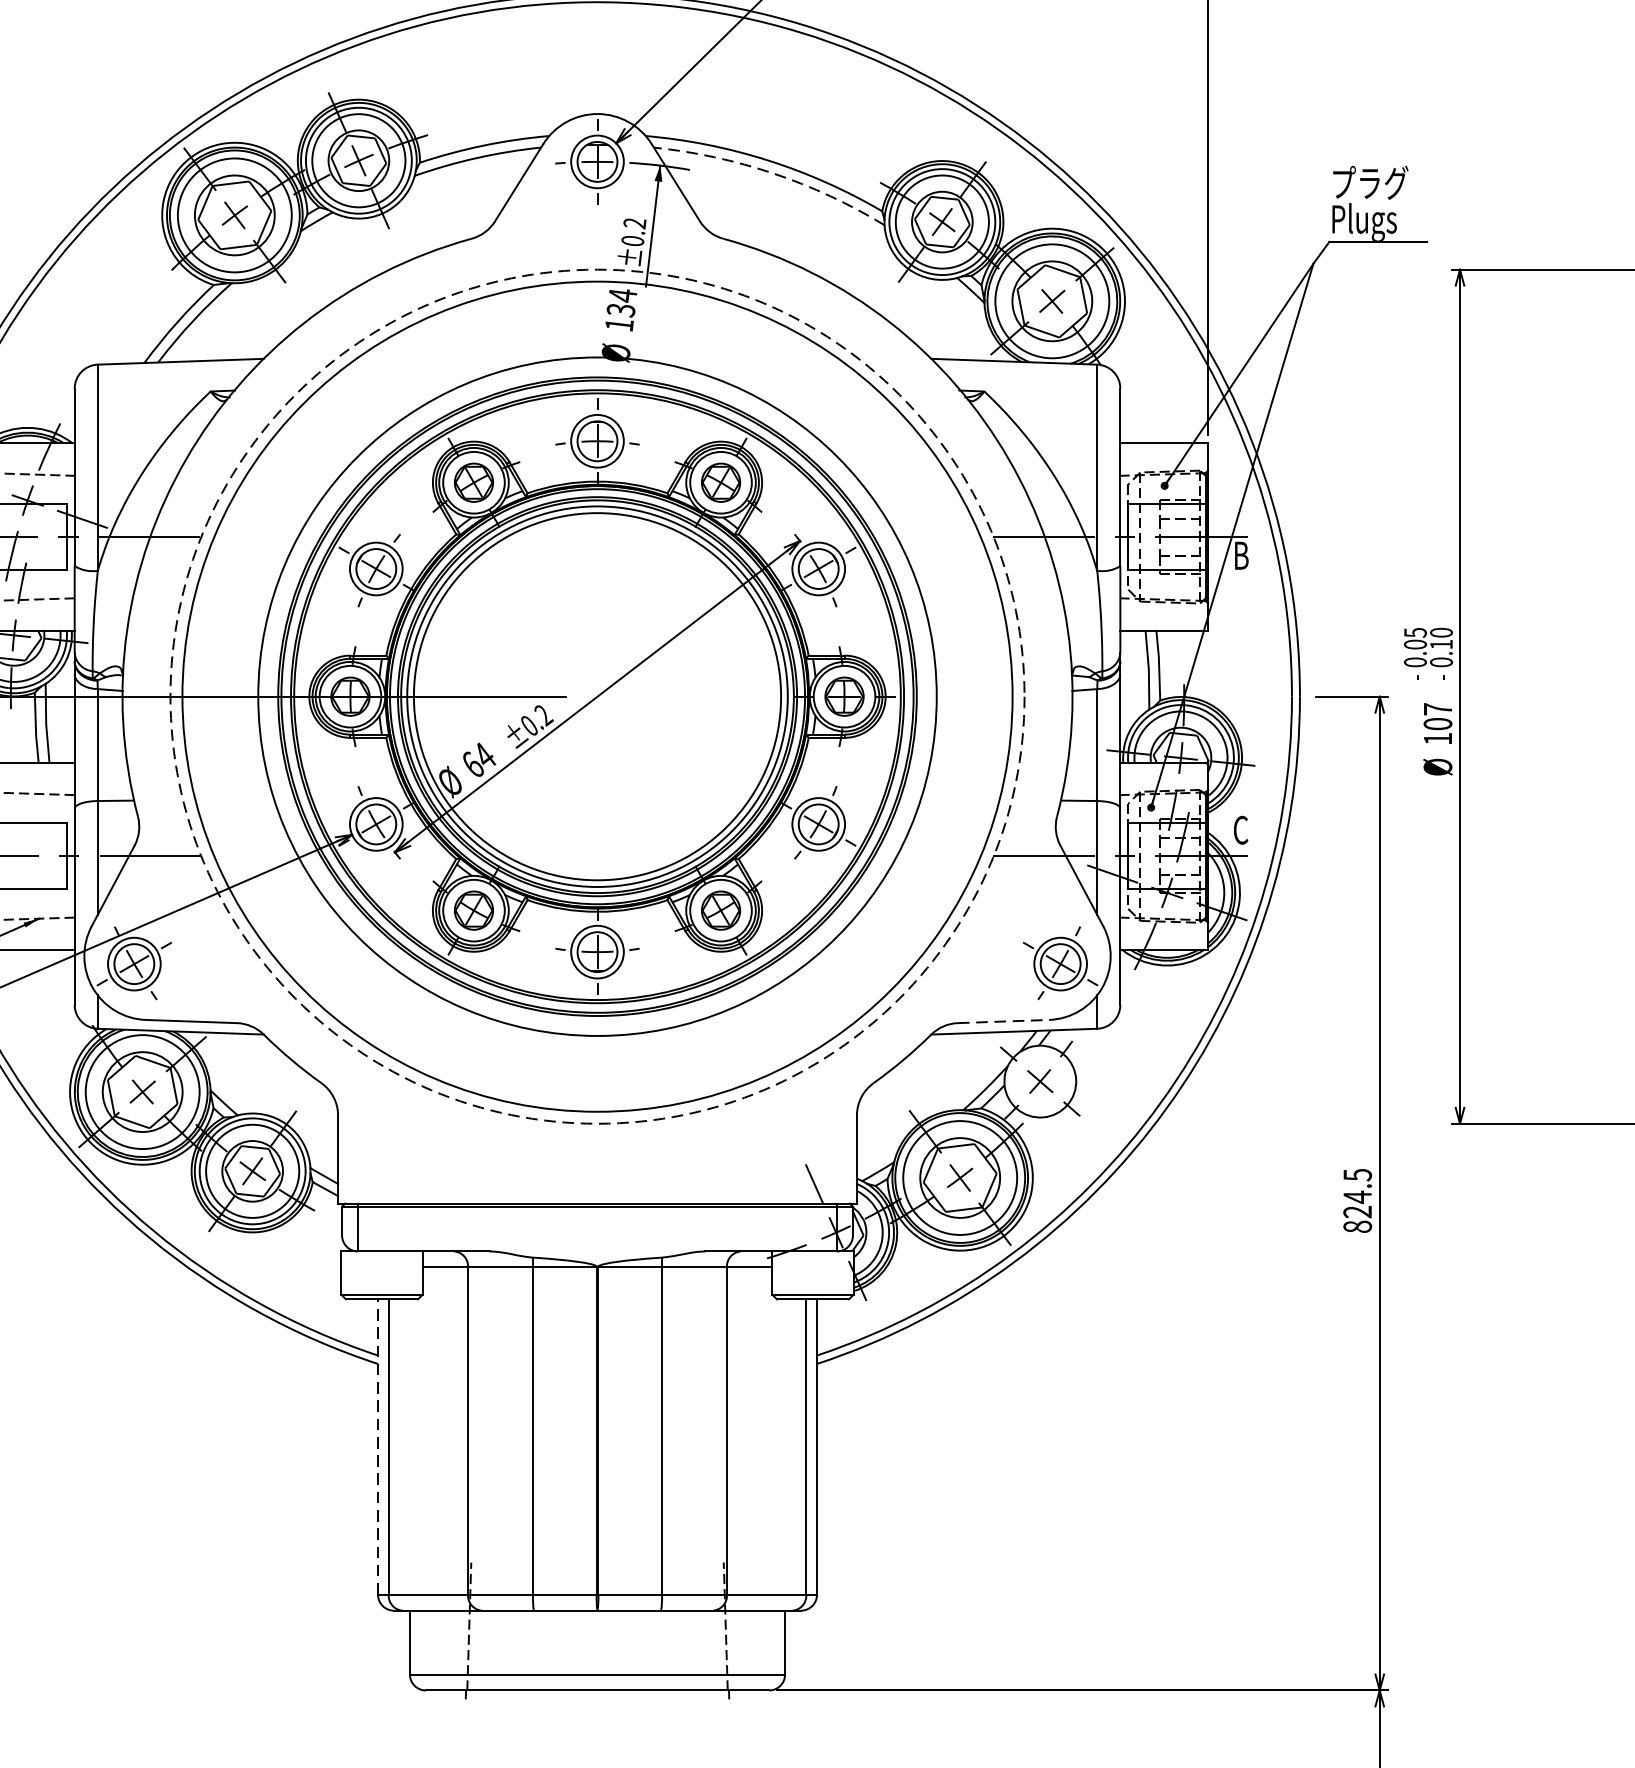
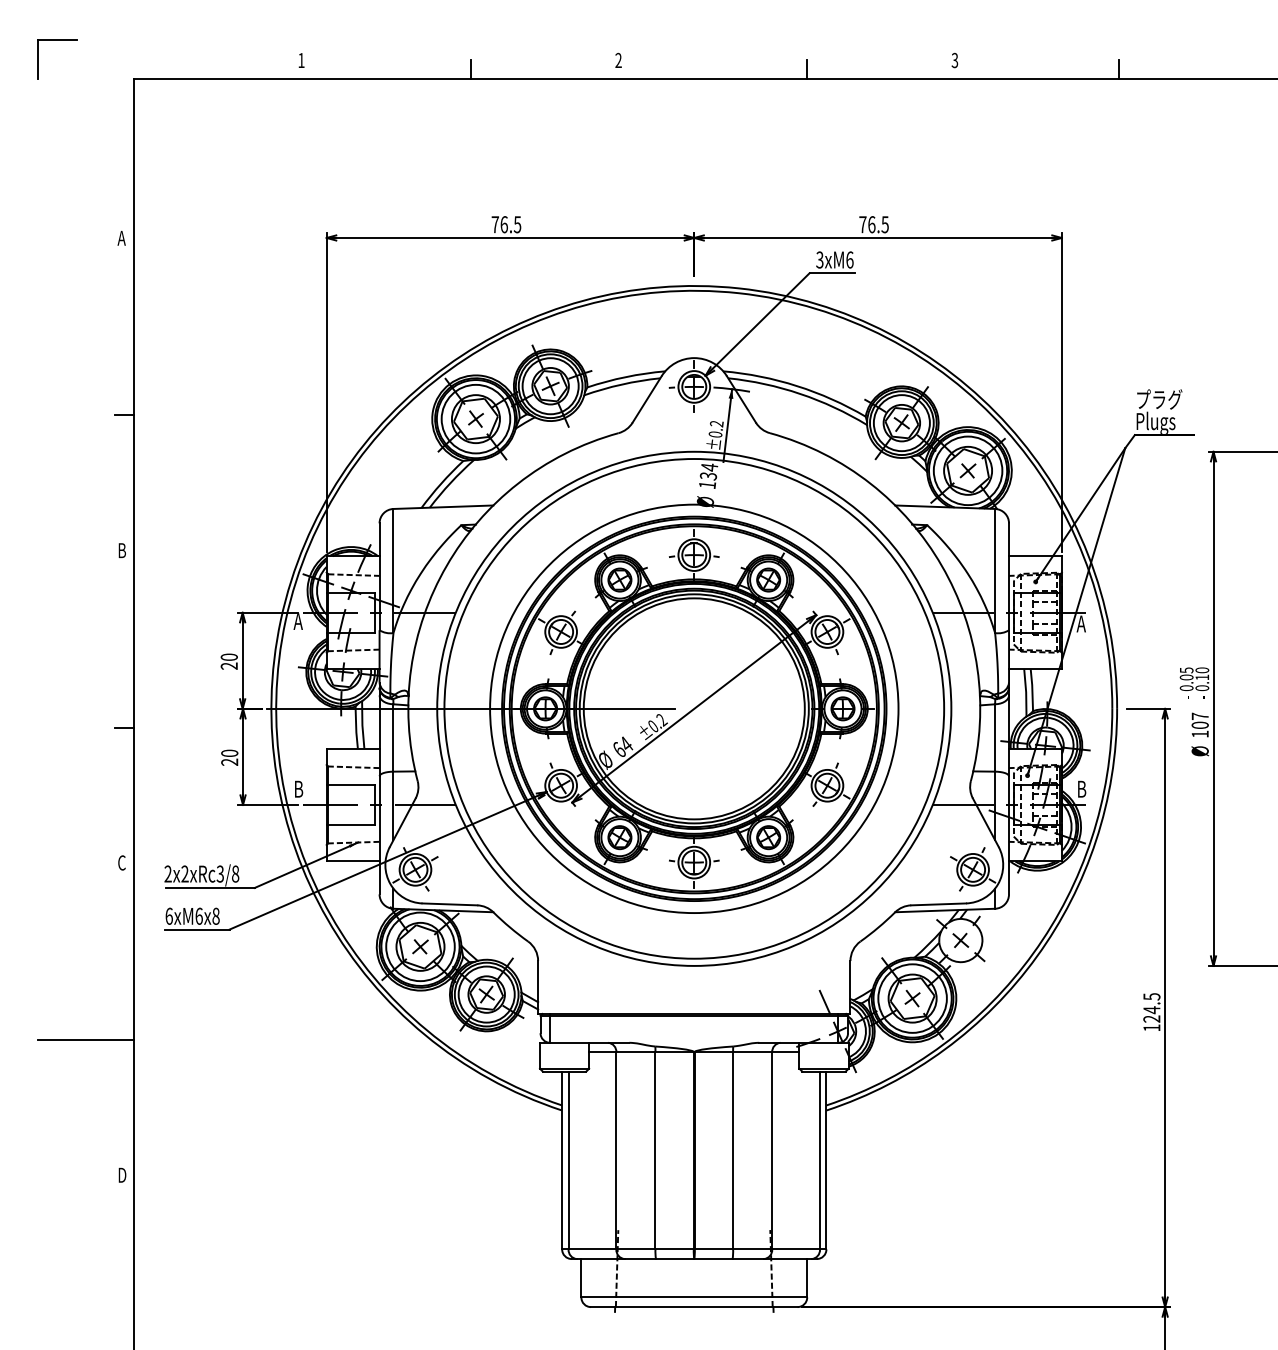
arc: (773, 172) -> (800, 393), dashed -> solid
text: (1240, 554) -> (1081, 623), B -> A
circle: (597, 696) -> (694, 708), dashed -> solid
text: (1240, 828) -> (1081, 788), C -> B
line: (1004, 1021) -> (939, 904), dashed -> solid
text: (1357, 1226) -> (1151, 1027), 824.5 -> 124.5
line: (378, 1446) -> (562, 1160), dashed -> solid

